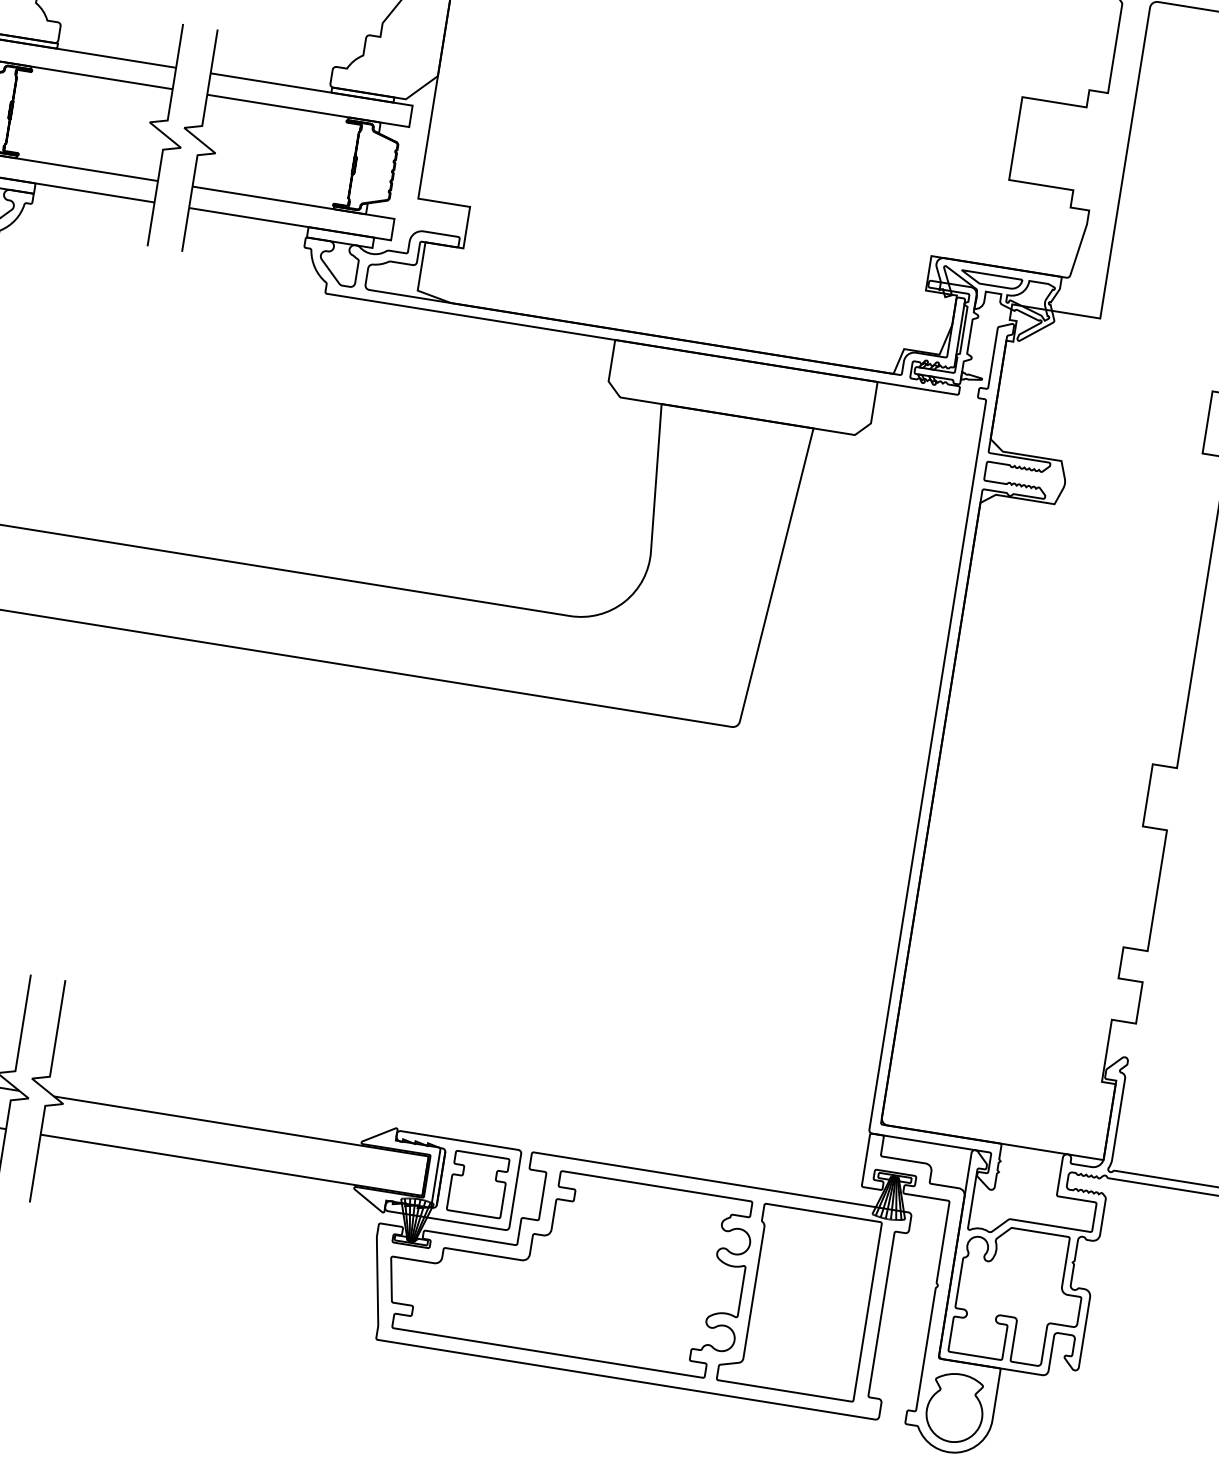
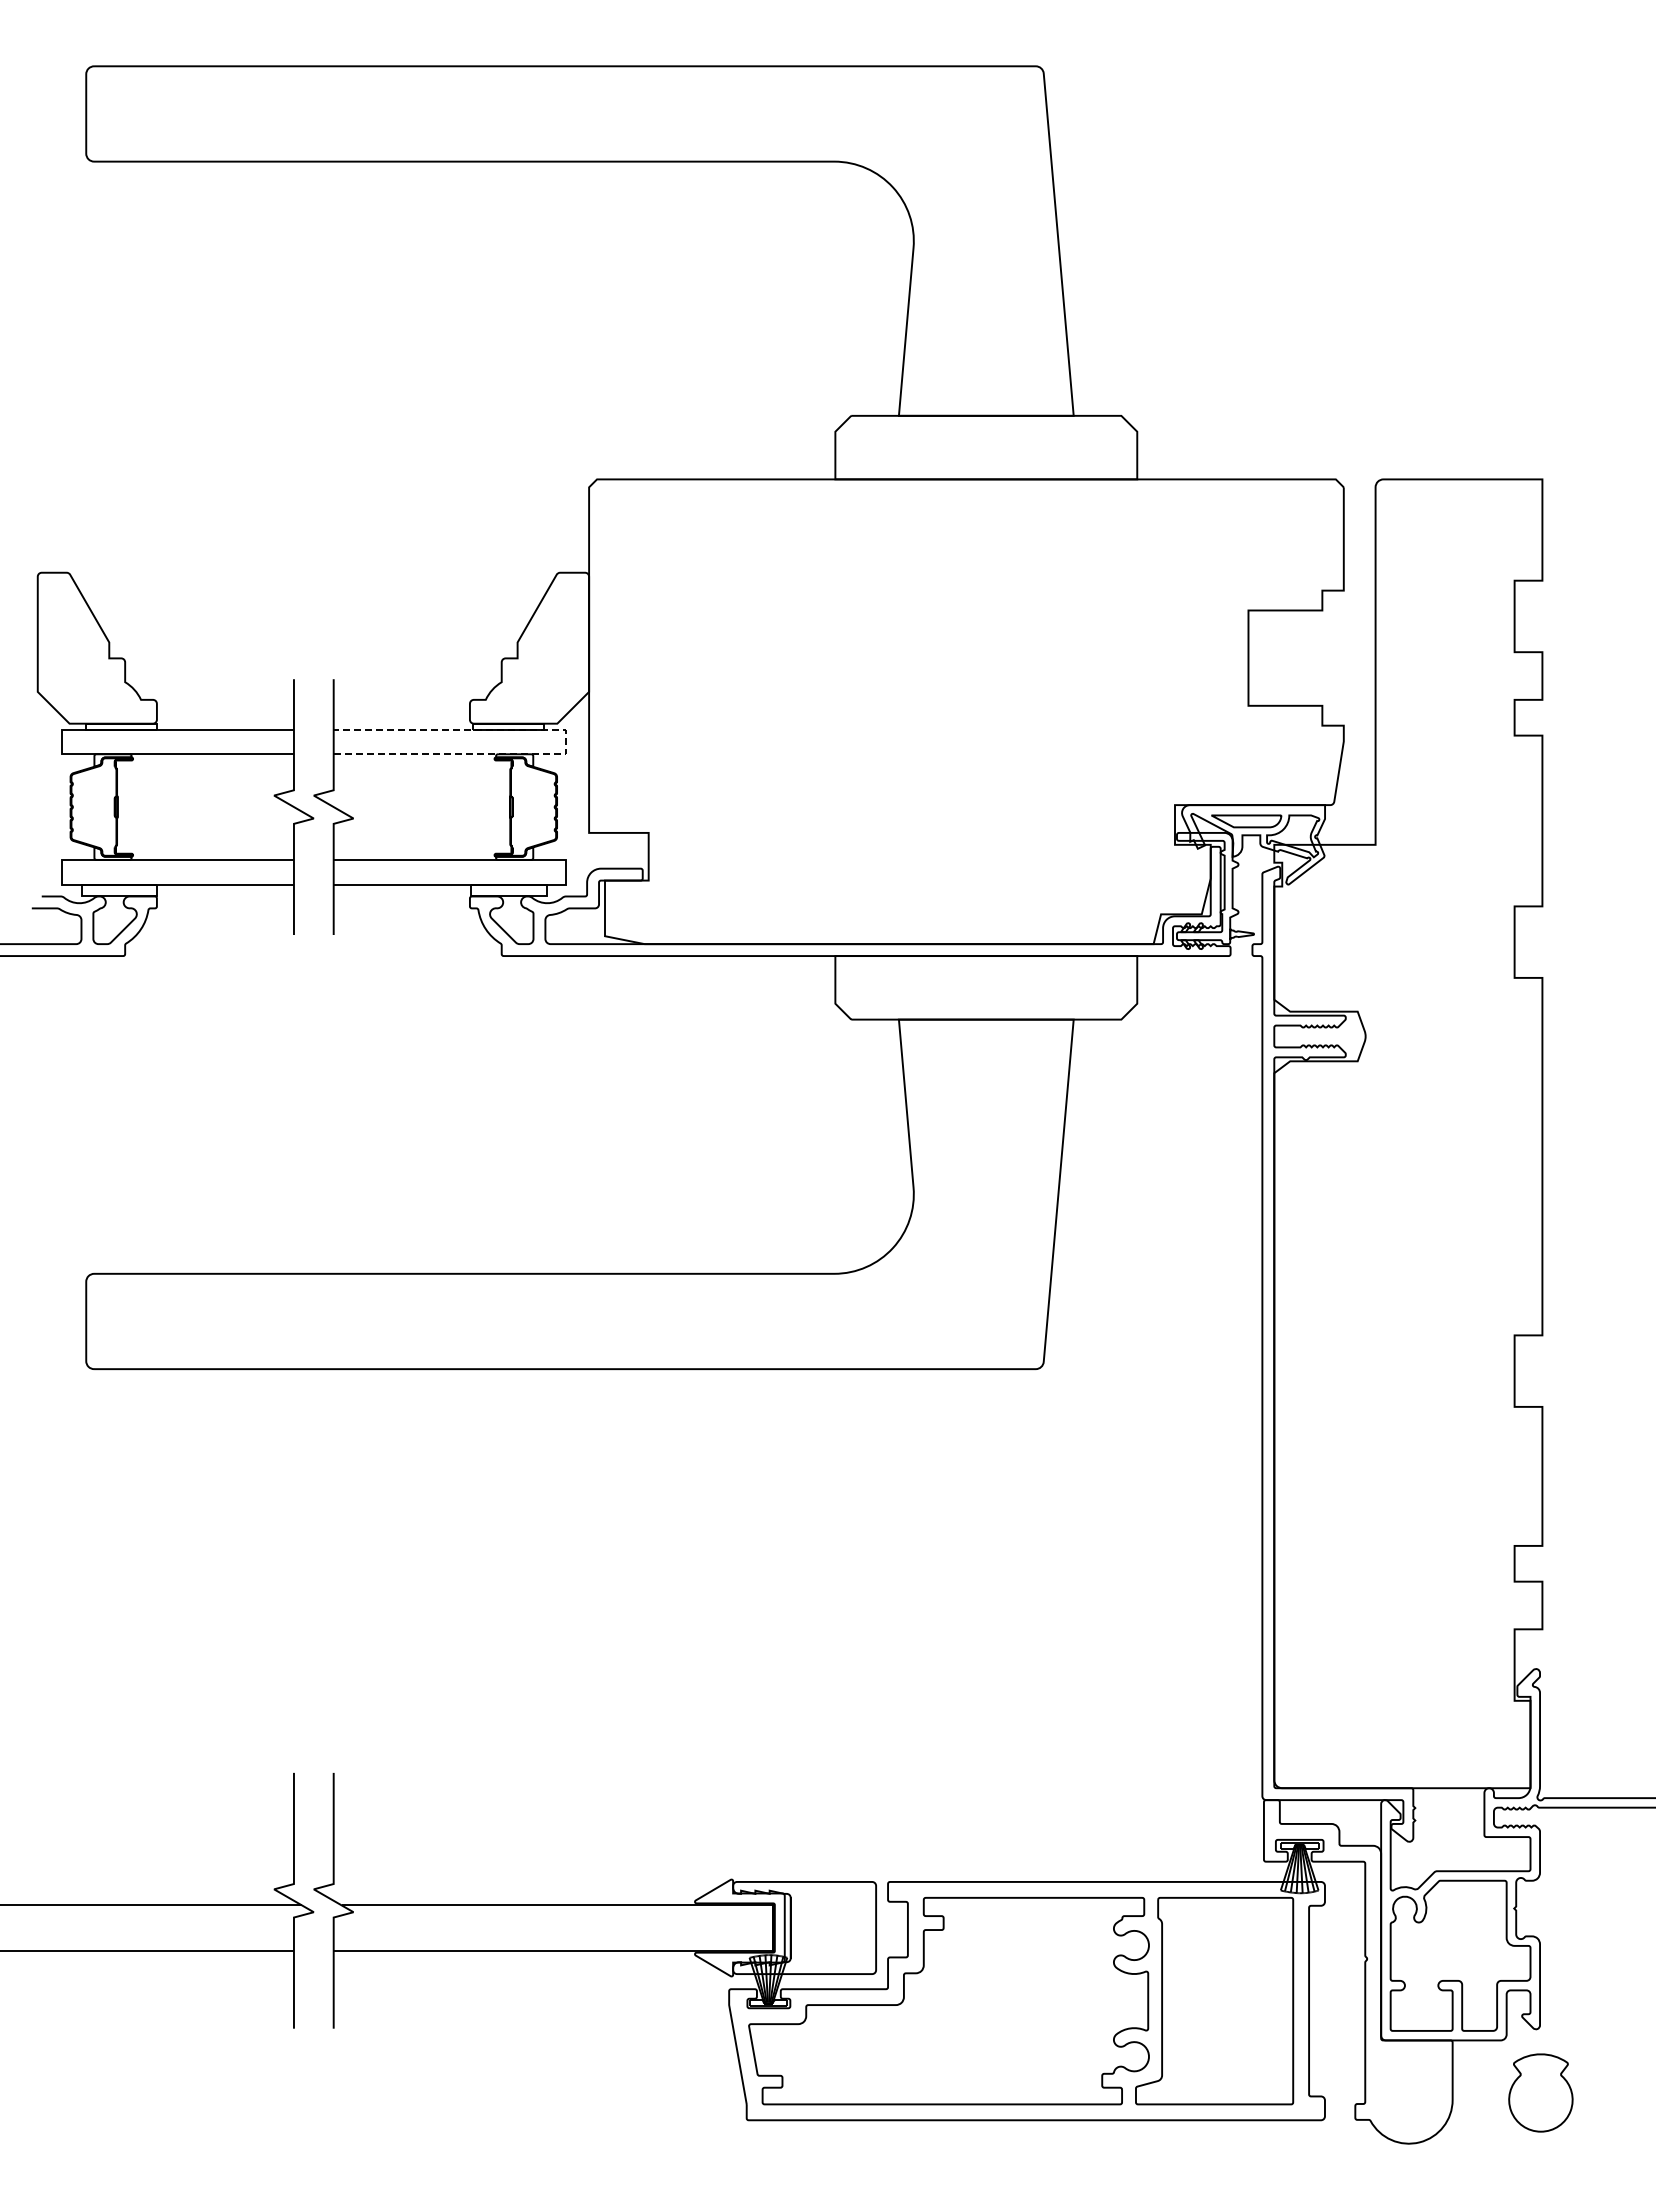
line: (411, 116) -> (566, 741), solid -> dashed
part: (478, 1184) -> (833, 1928), removed
part: (955, 1407) -> (1540, 2092), moved

